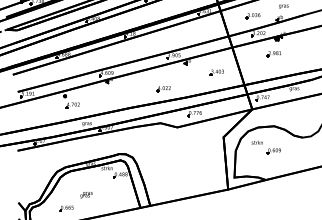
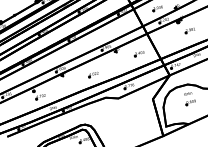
part: (273, 54) -> (189, 30), moved
part: (163, 89) -> (93, 75), moved
text: (256, 142) -> (187, 93), moved

